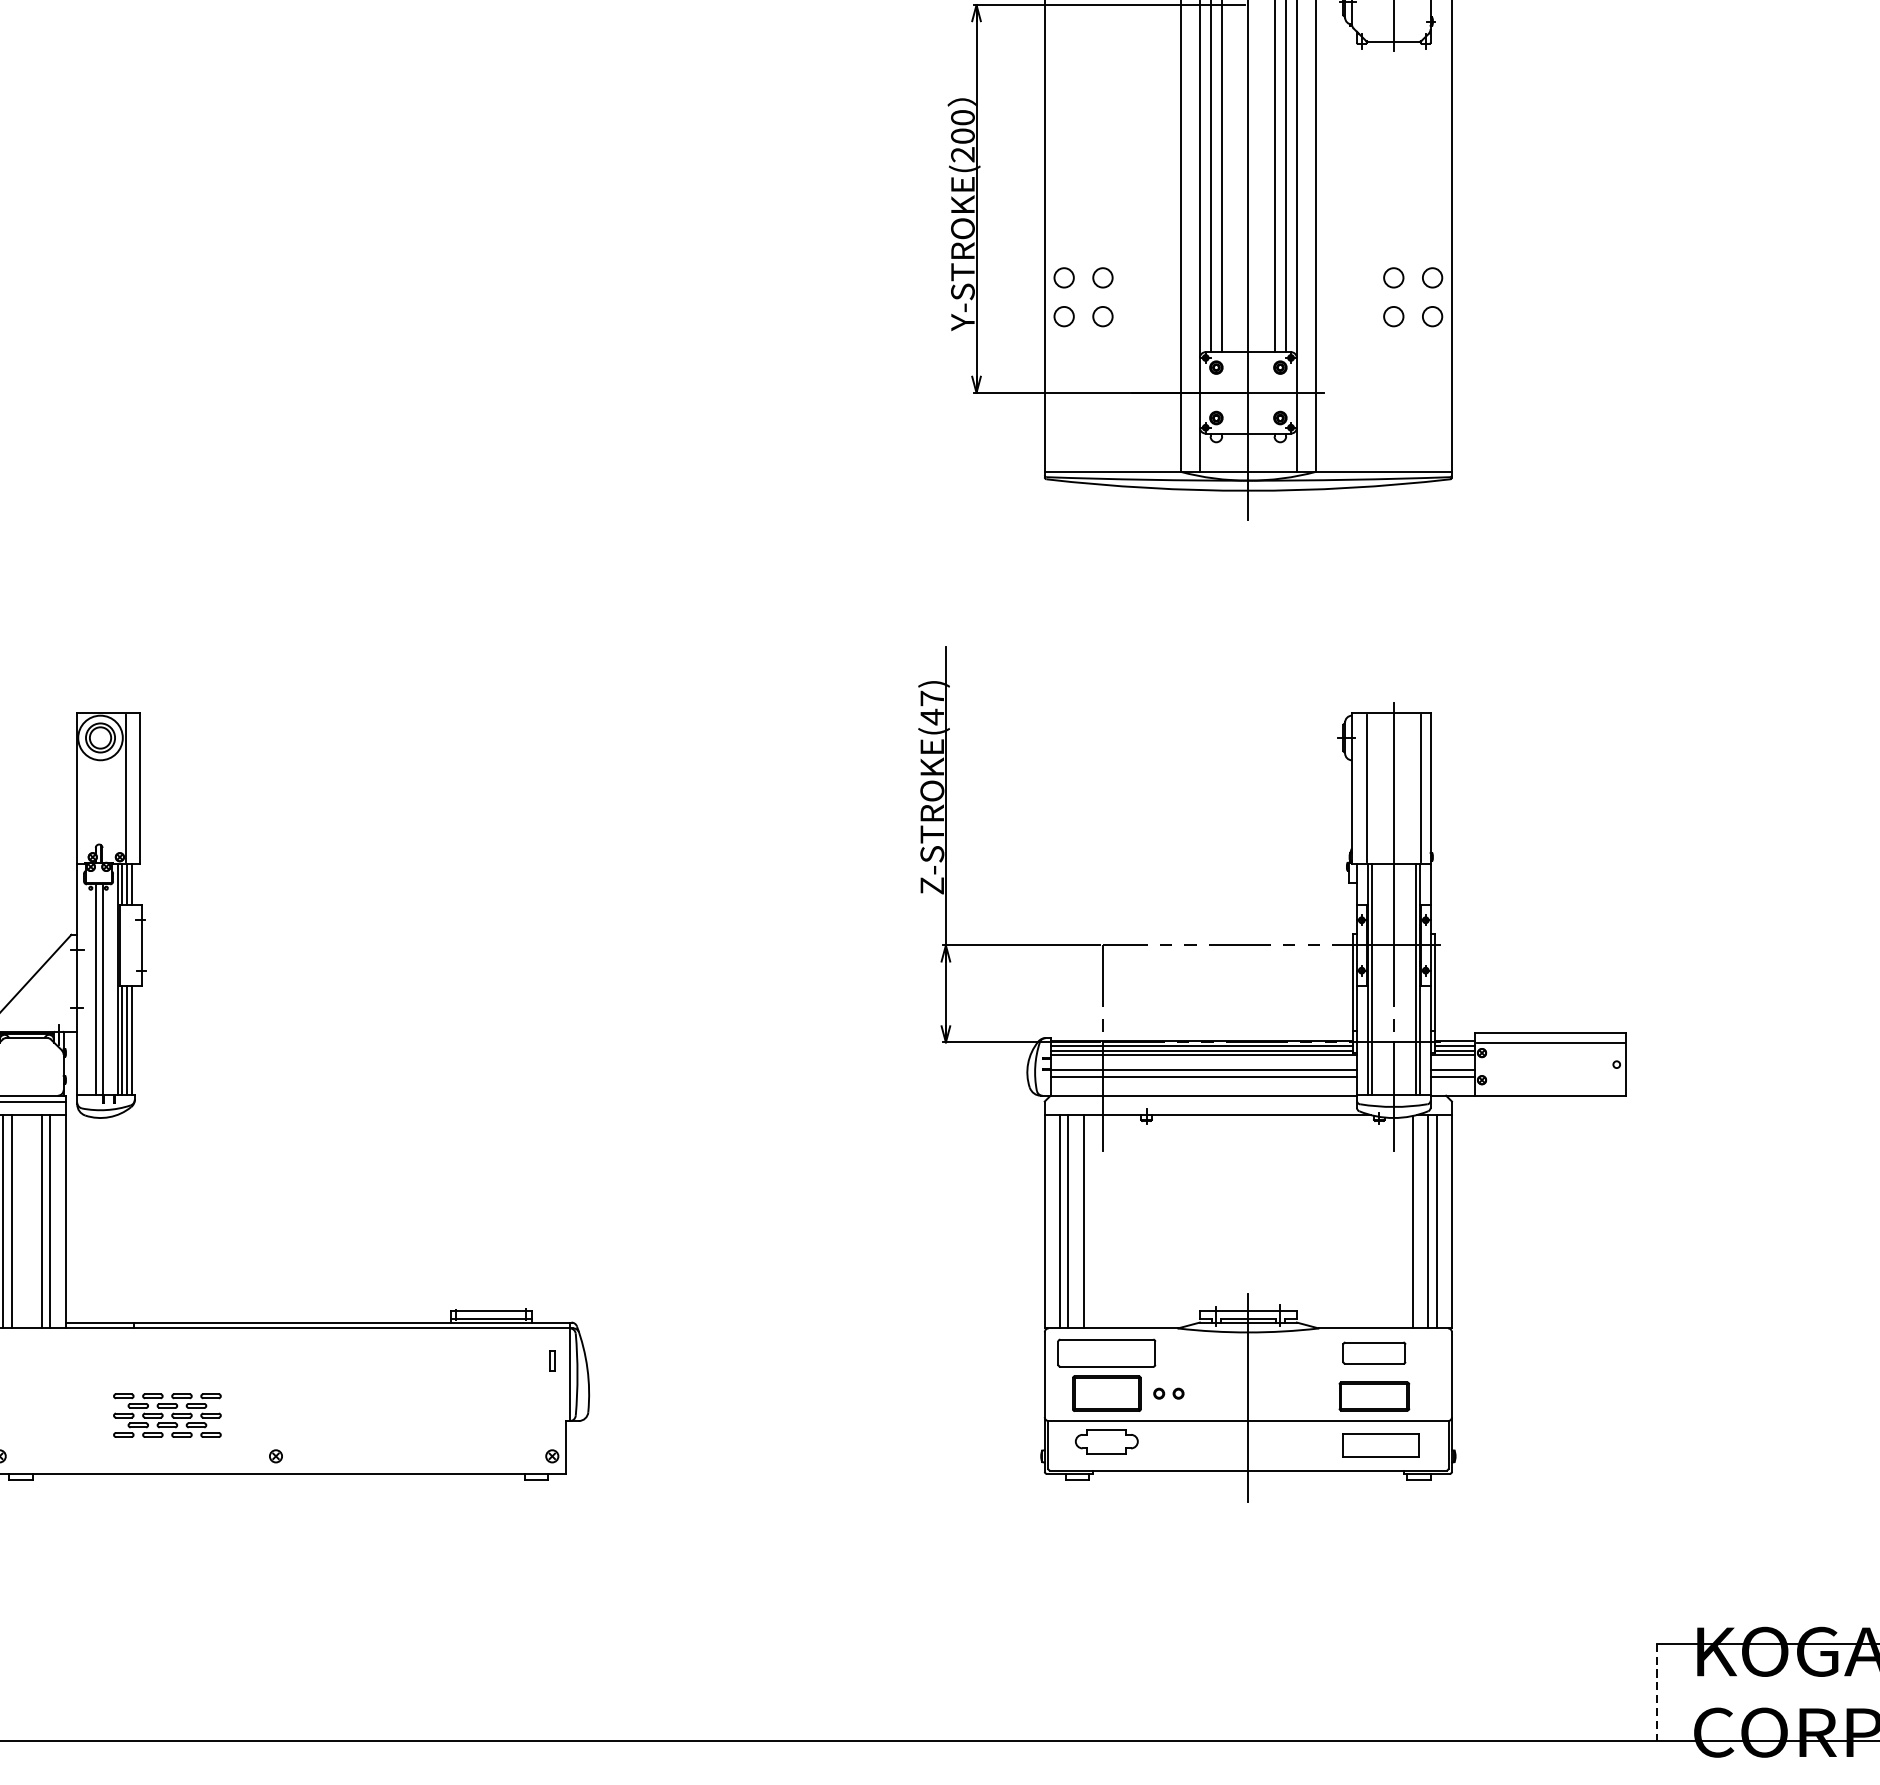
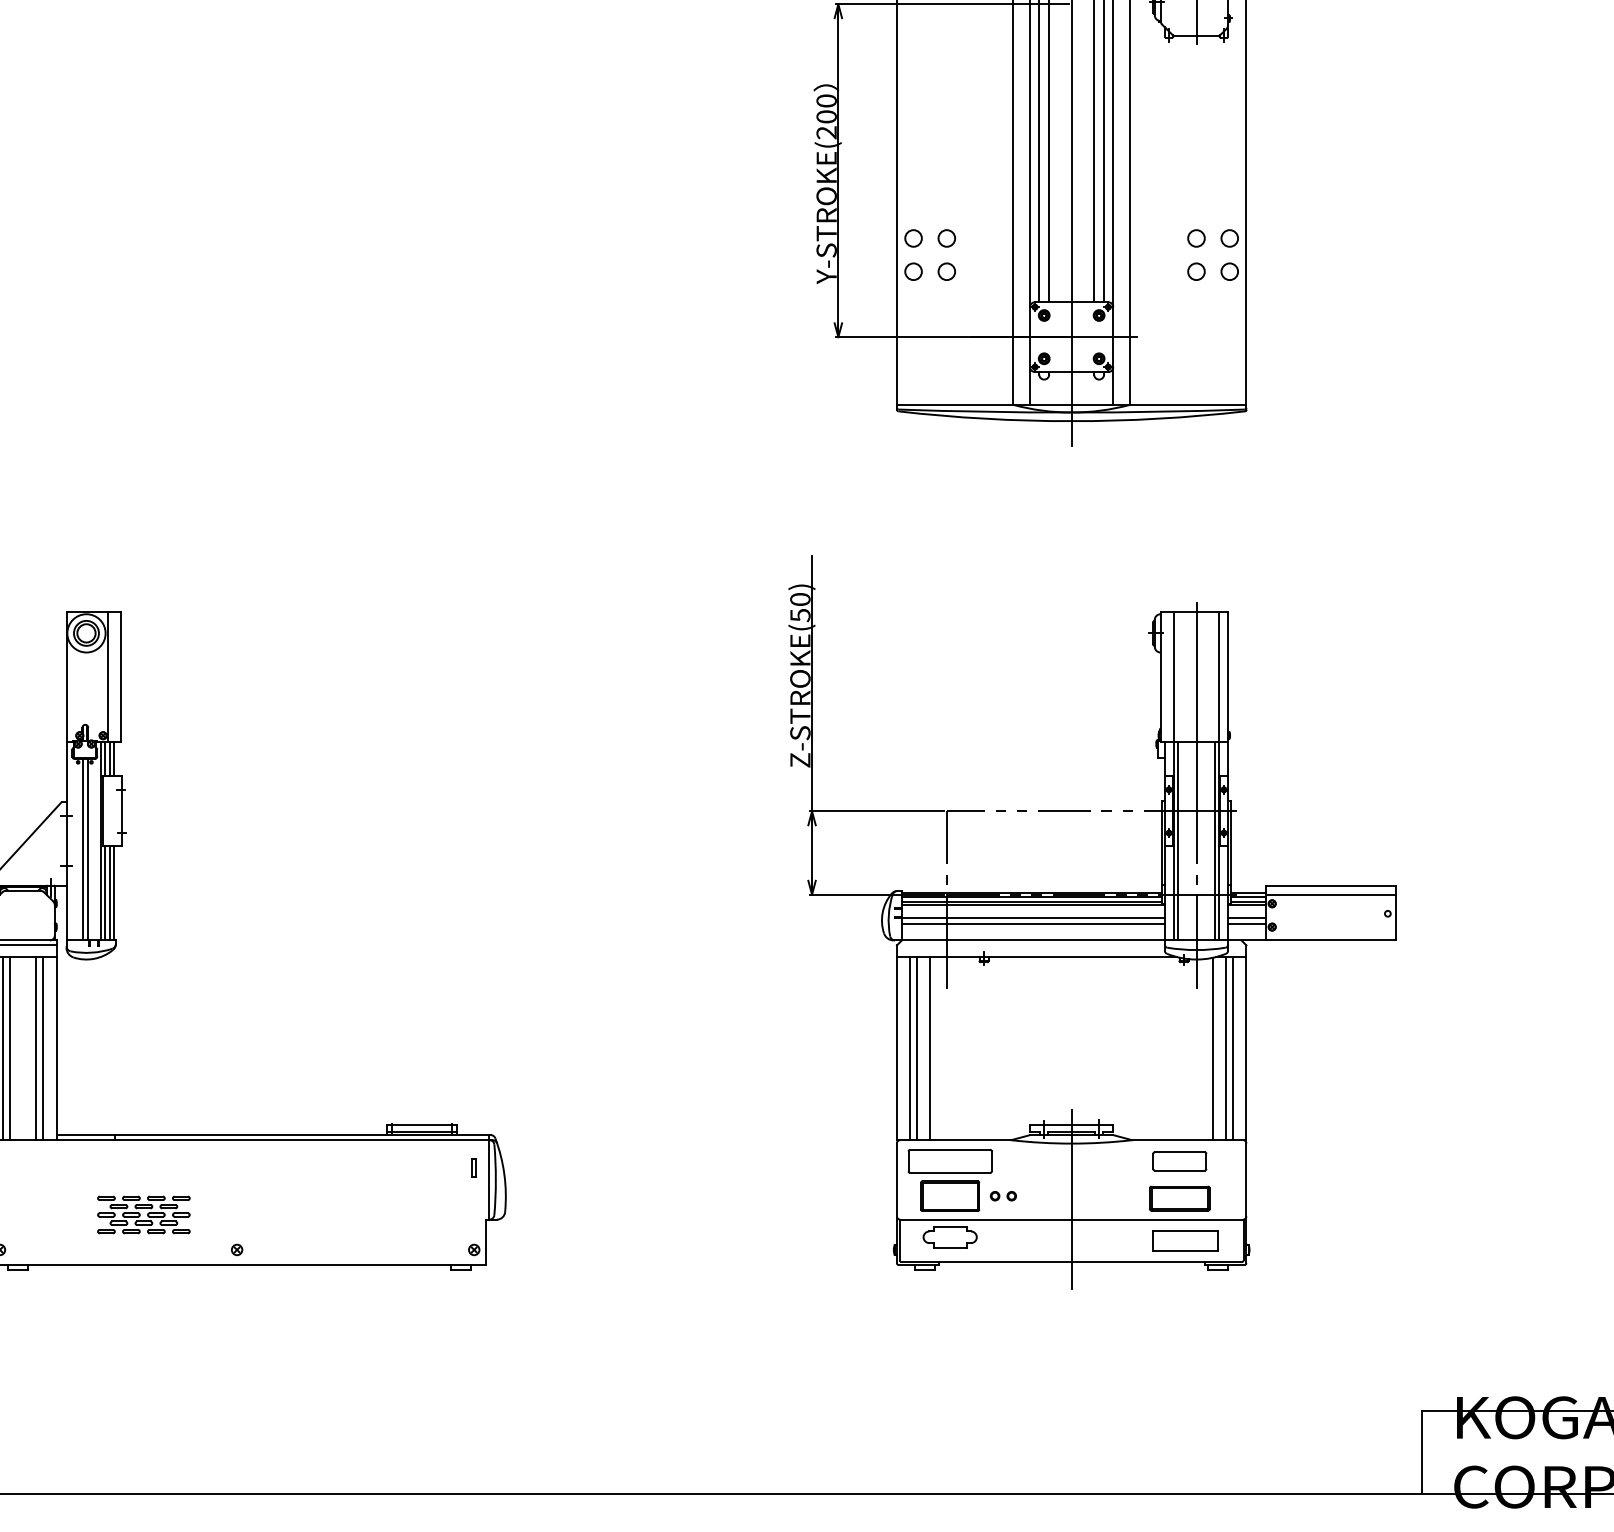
text: (932, 707) -> (800, 607), Z-STROKE(47) -> Z-STROKE(50)
line: (1655, 1692) -> (1421, 1452), dashed -> solid

